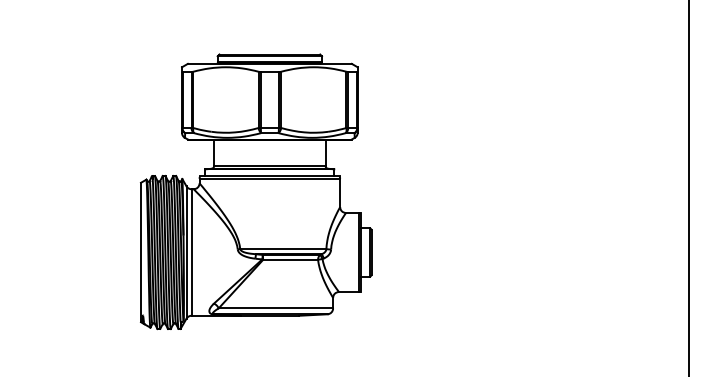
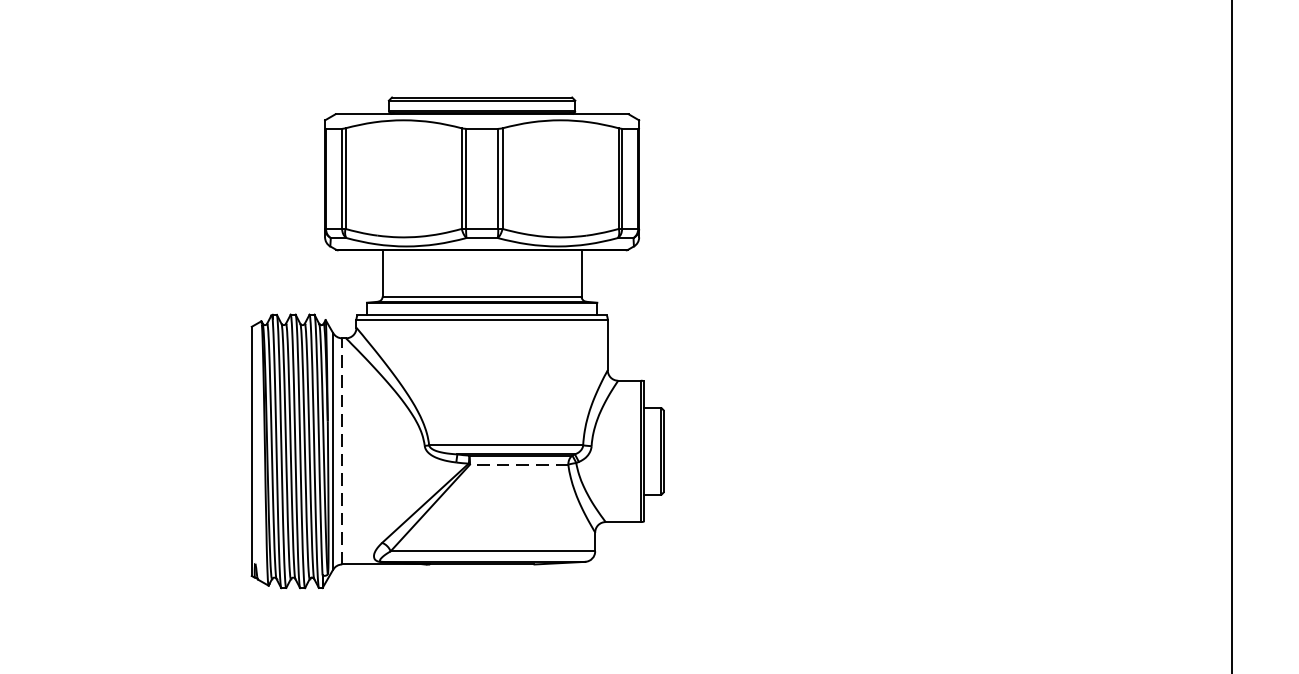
line: (191, 252) -> (342, 451), solid -> dashed
line: (290, 259) -> (519, 463), solid -> dashed

